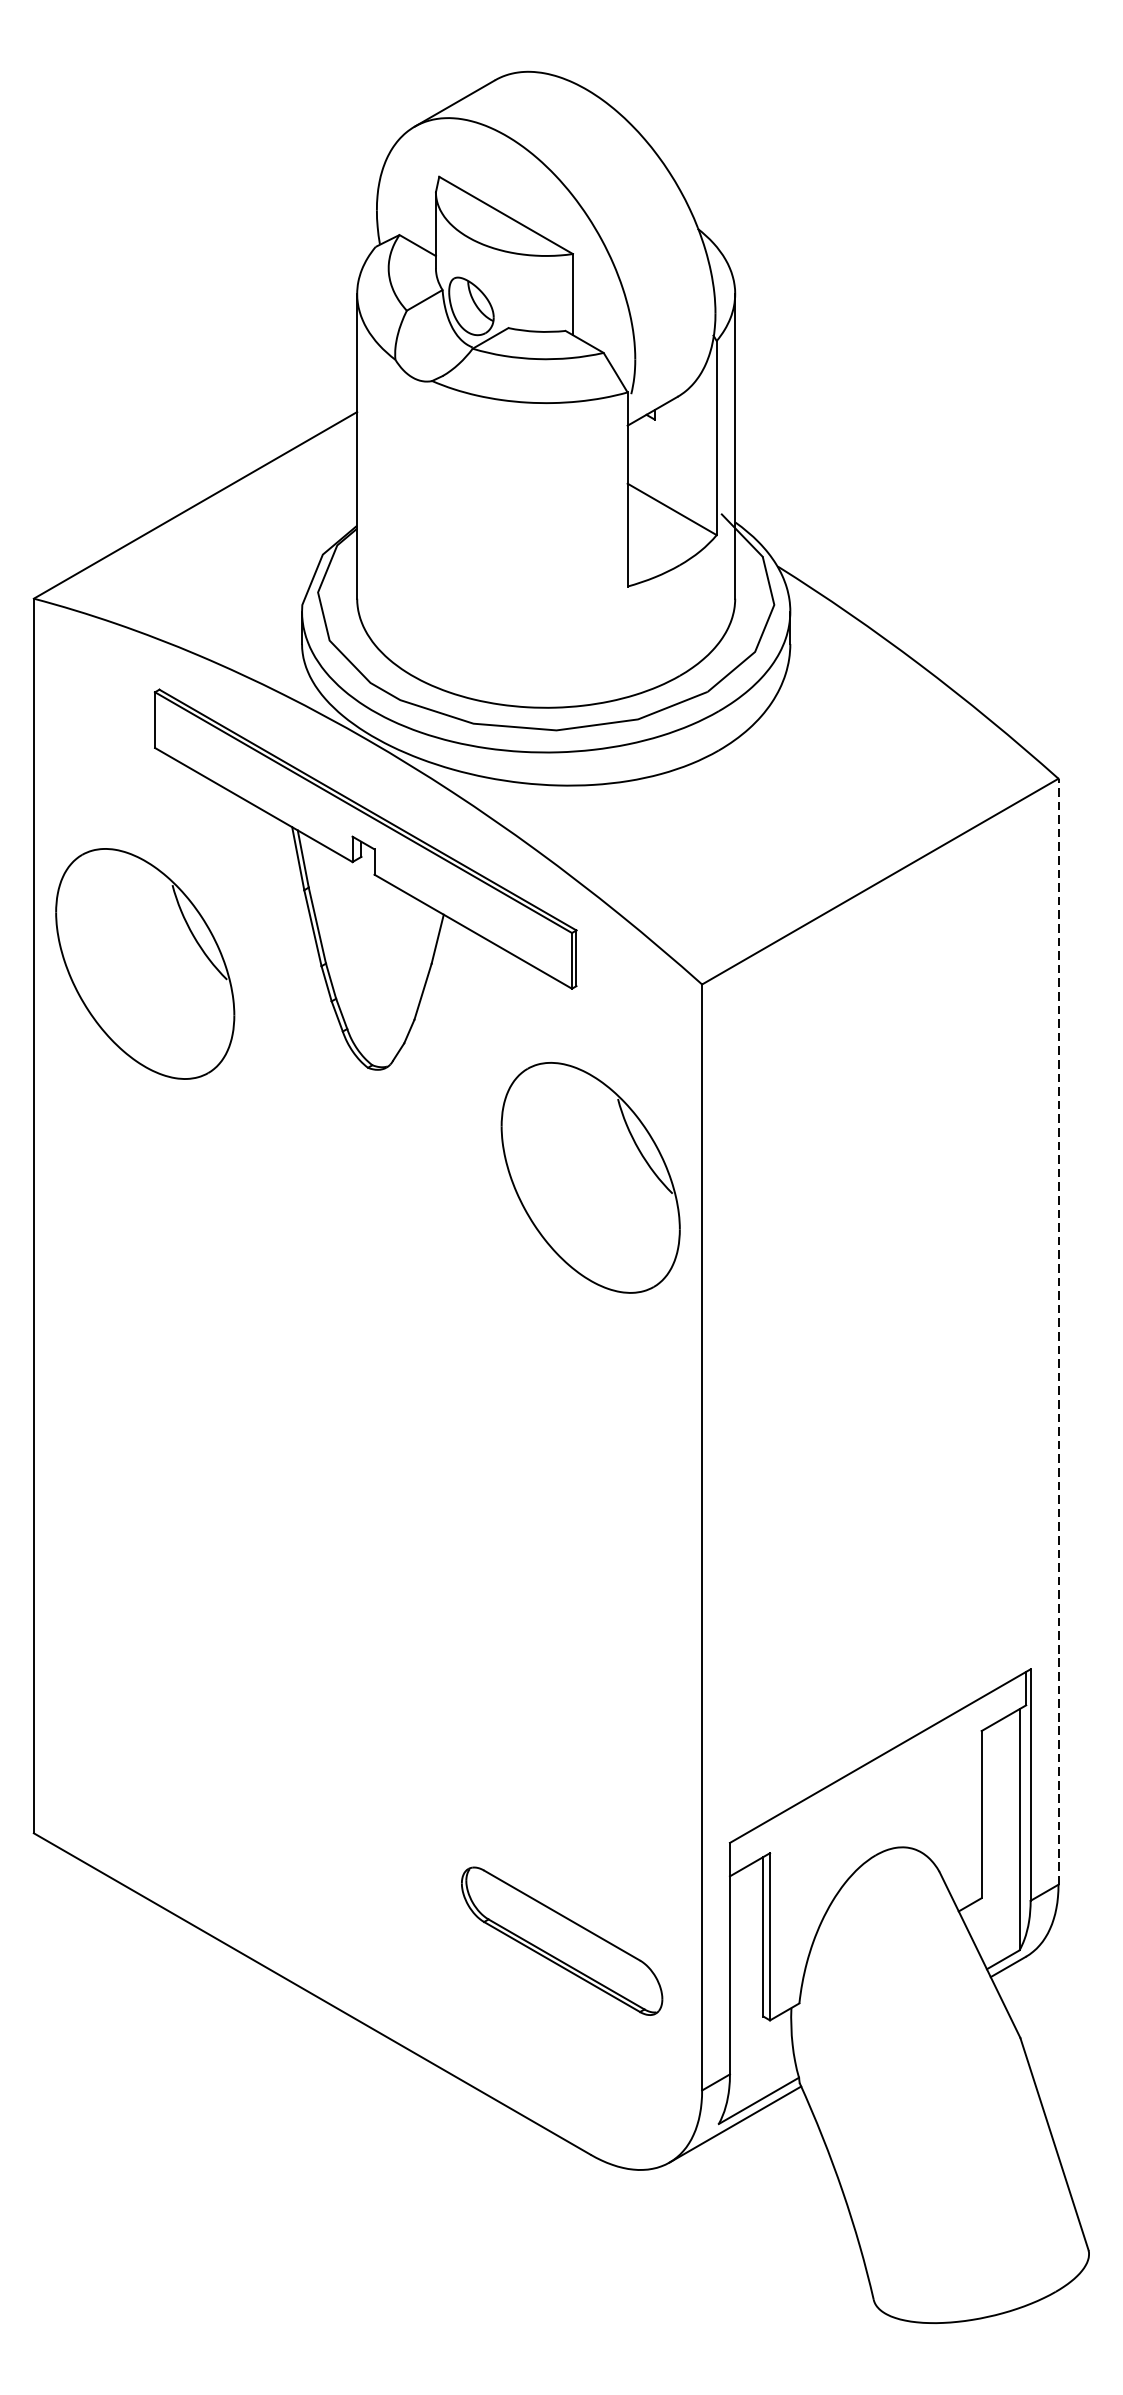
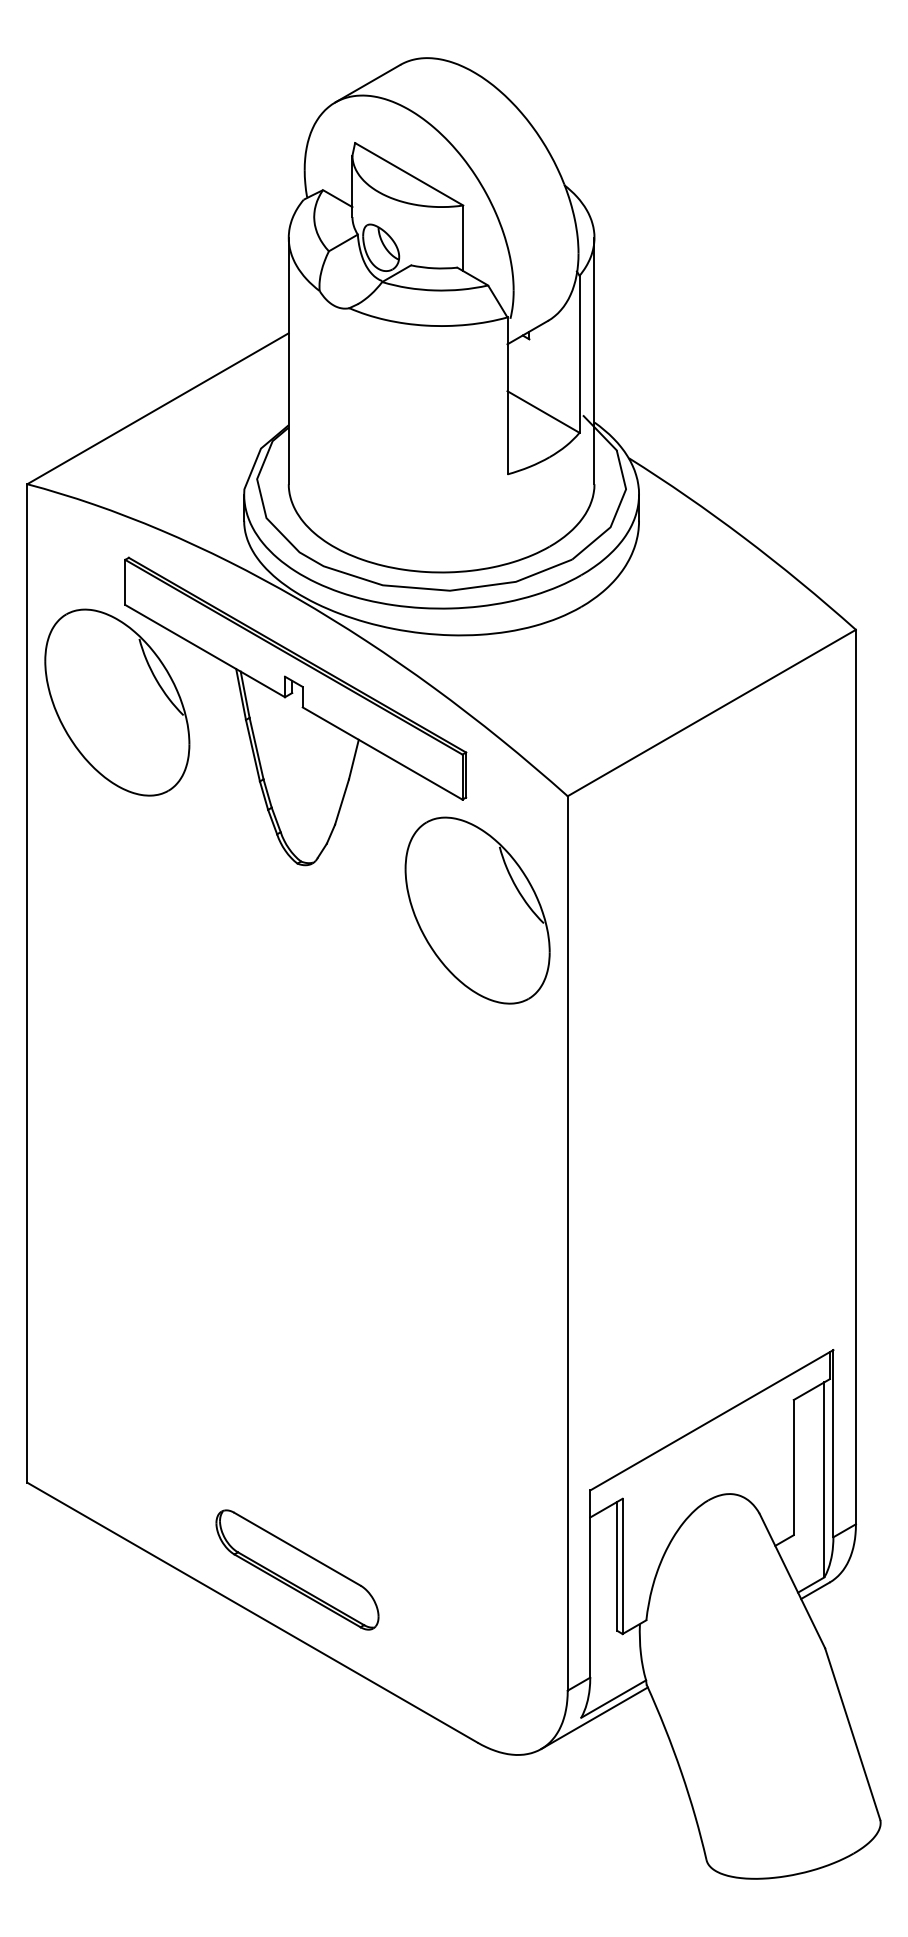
part: (145, 963) -> (117, 702), moved
part: (590, 1177) -> (477, 910), moved
line: (1057, 1331) -> (855, 1076), dashed -> solid
part: (562, 1940) -> (297, 1569), moved

